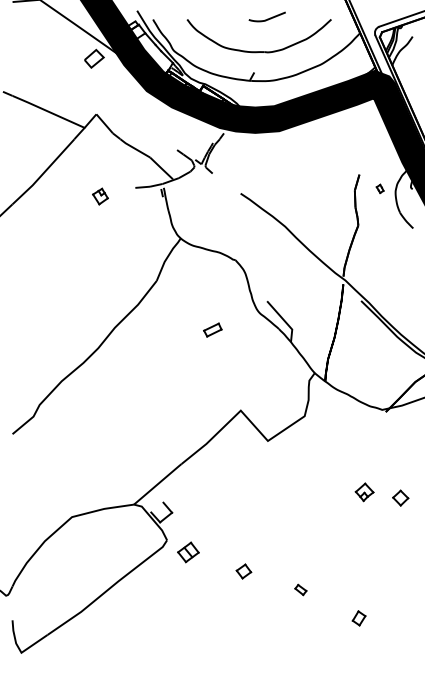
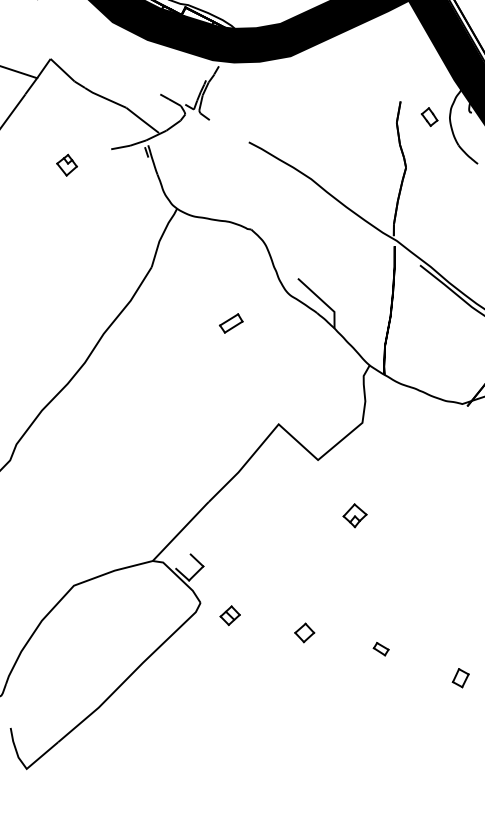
part: (379, 188) -> (428, 116), size x1.67
part: (364, 492) -> (354, 515), moved
part: (188, 552) -> (230, 615), size x0.71

